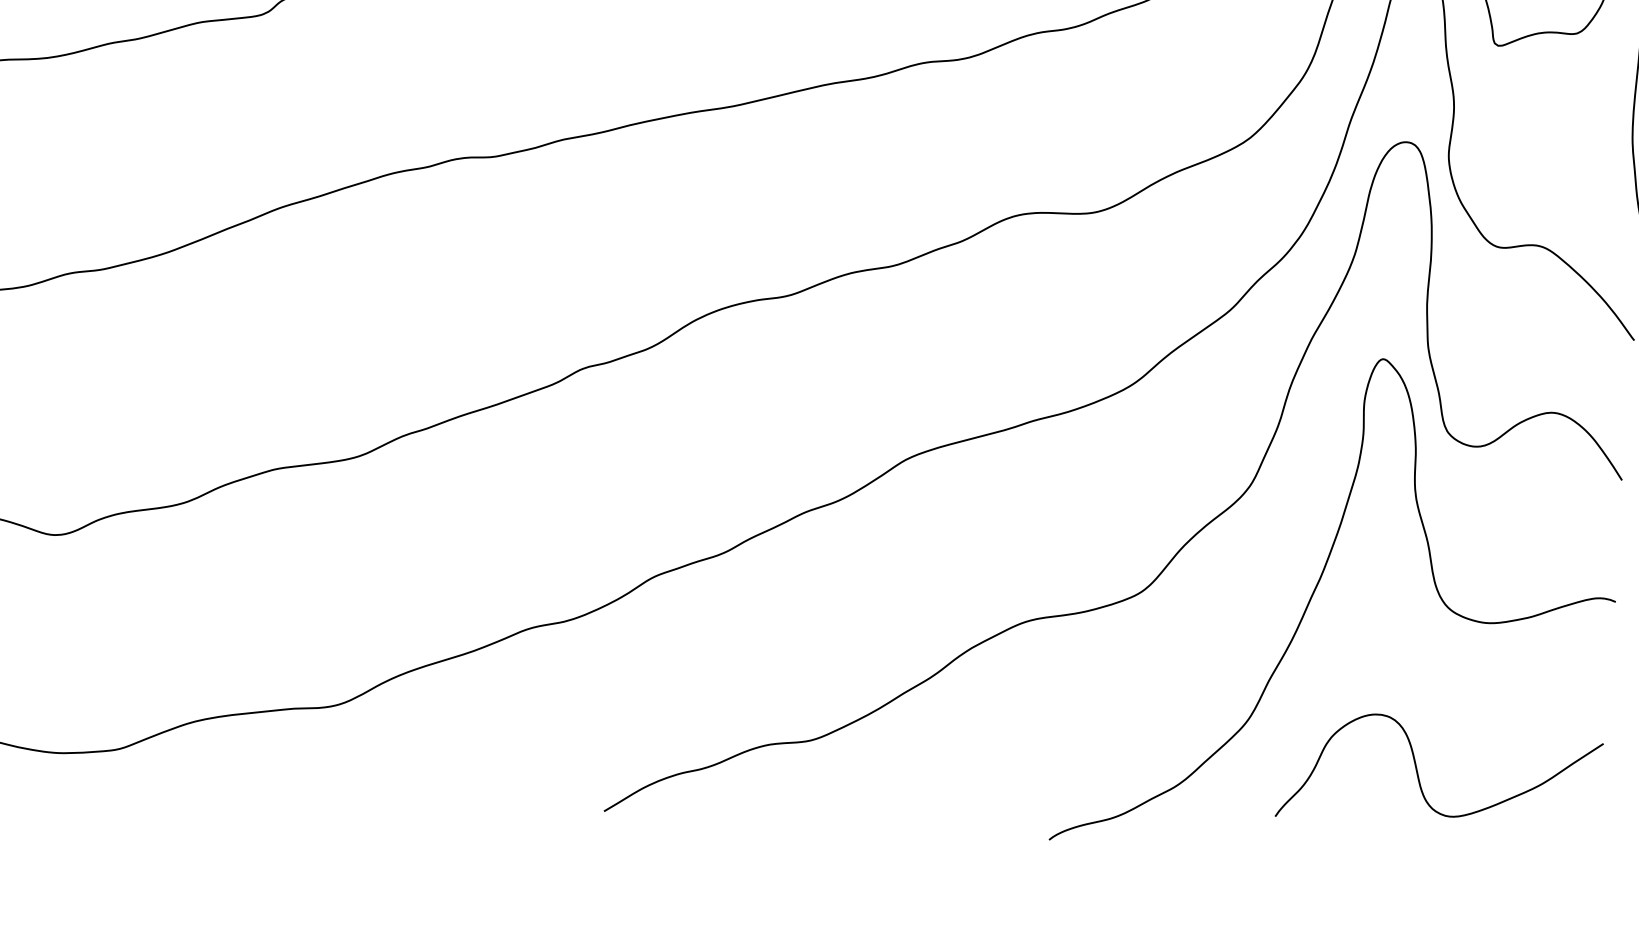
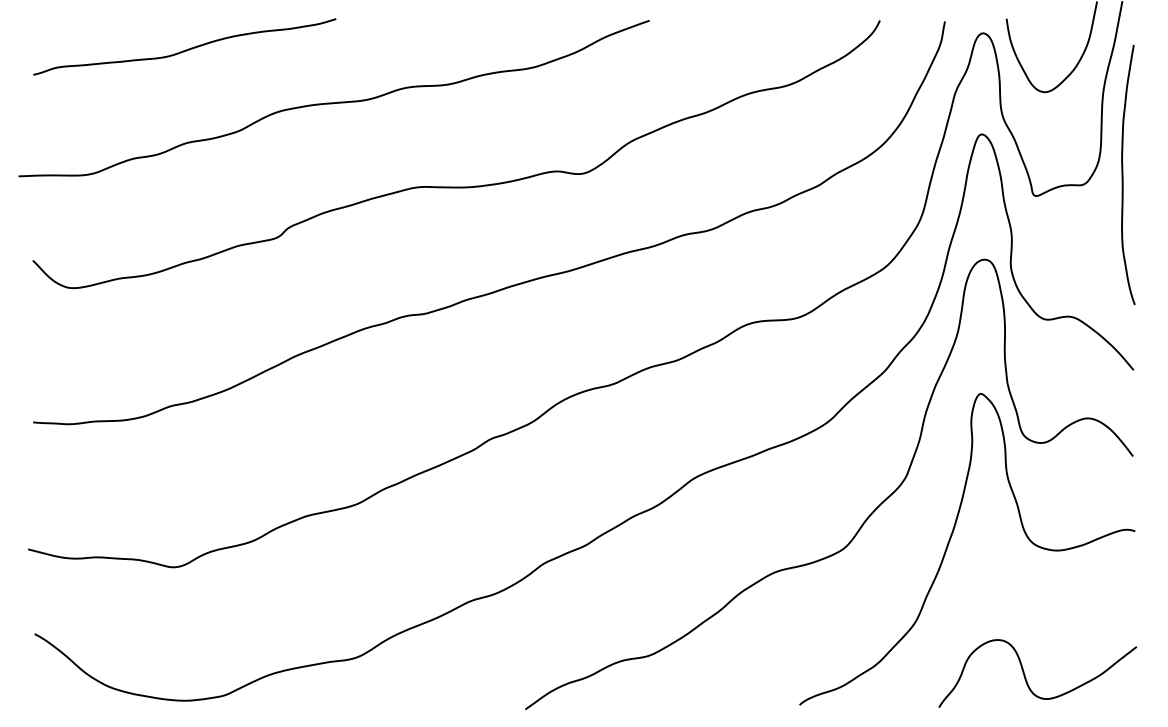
curve: (1419, 774) -> (1025, 674), moved

